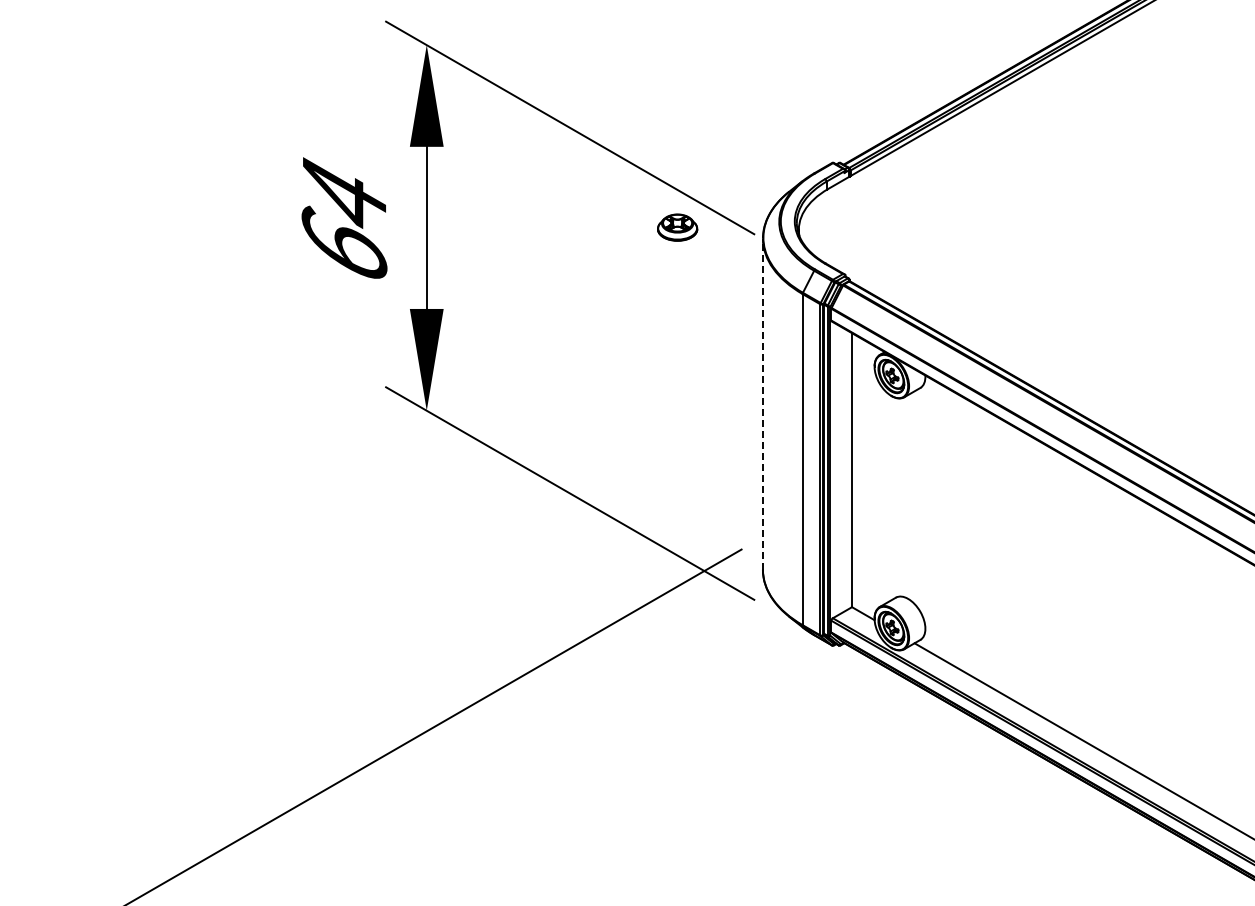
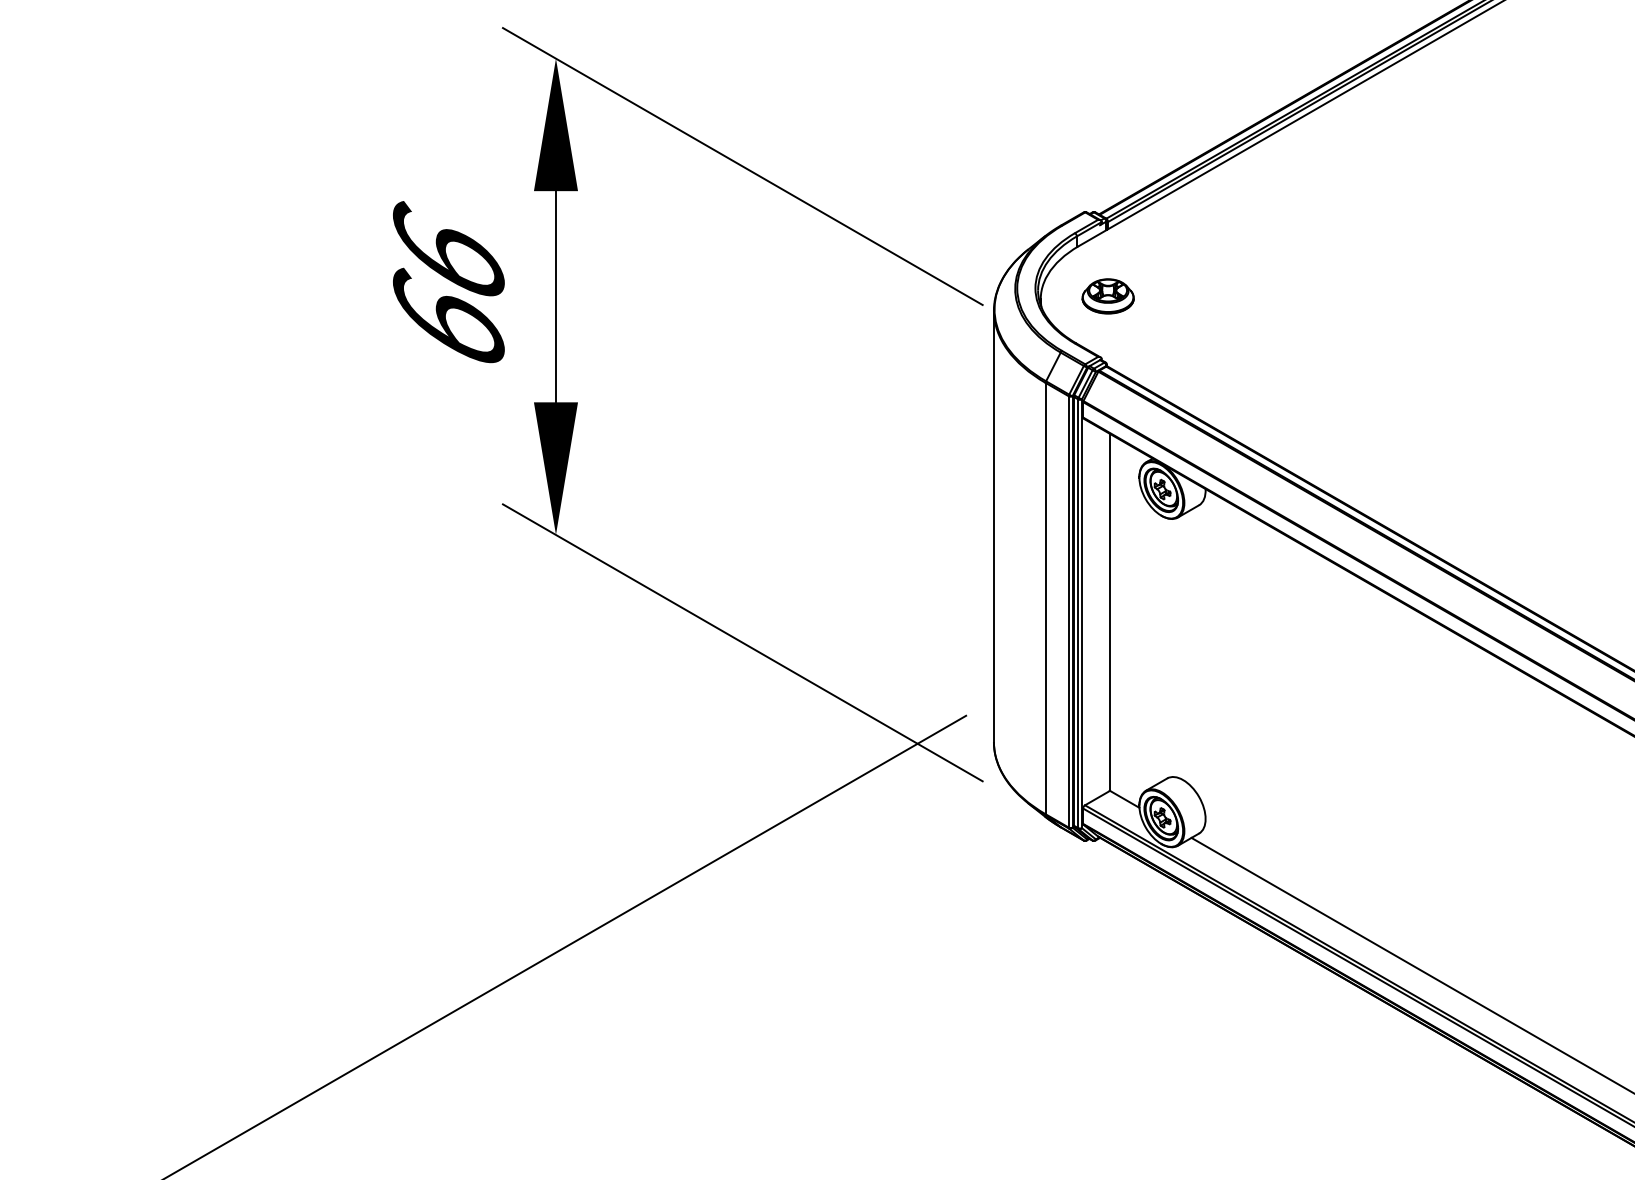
text: (344, 191) -> (448, 249), 64 -> 66
part: (677, 227) -> (1108, 296), moved
line: (762, 404) -> (993, 526), dashed -> solid

